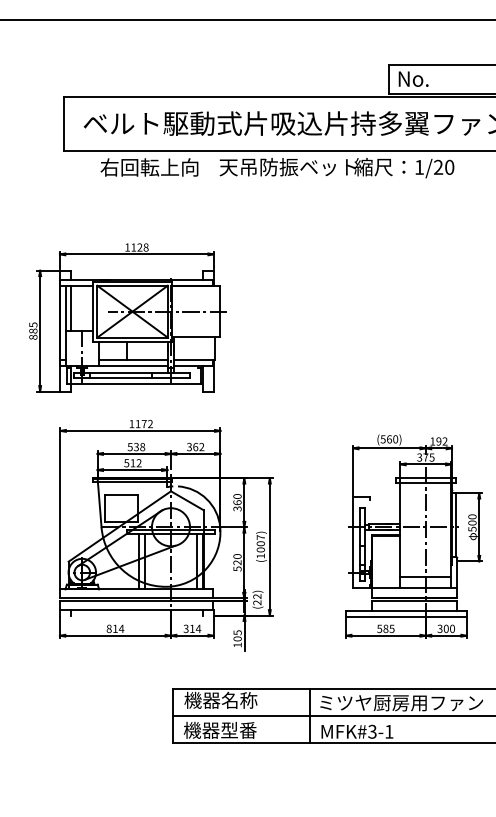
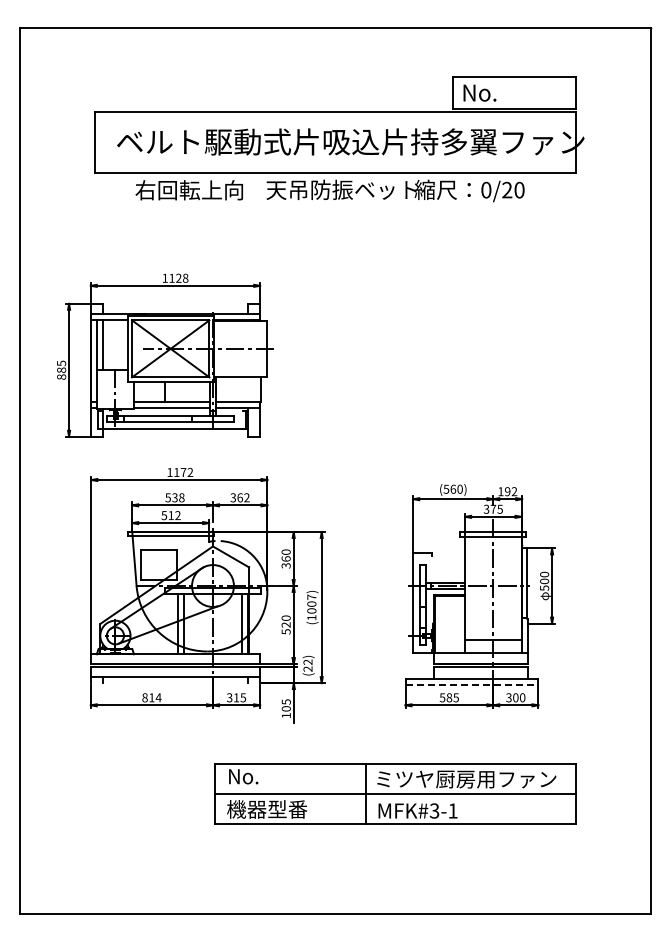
text: (419, 166) -> (486, 189), 1/20 -> 0/20
line: (406, 616) -> (472, 684), solid -> dashed
text: (198, 628) -> (243, 697), 314 -> 315
text: (220, 700) -> (267, 776), 機器名称 -> No.

